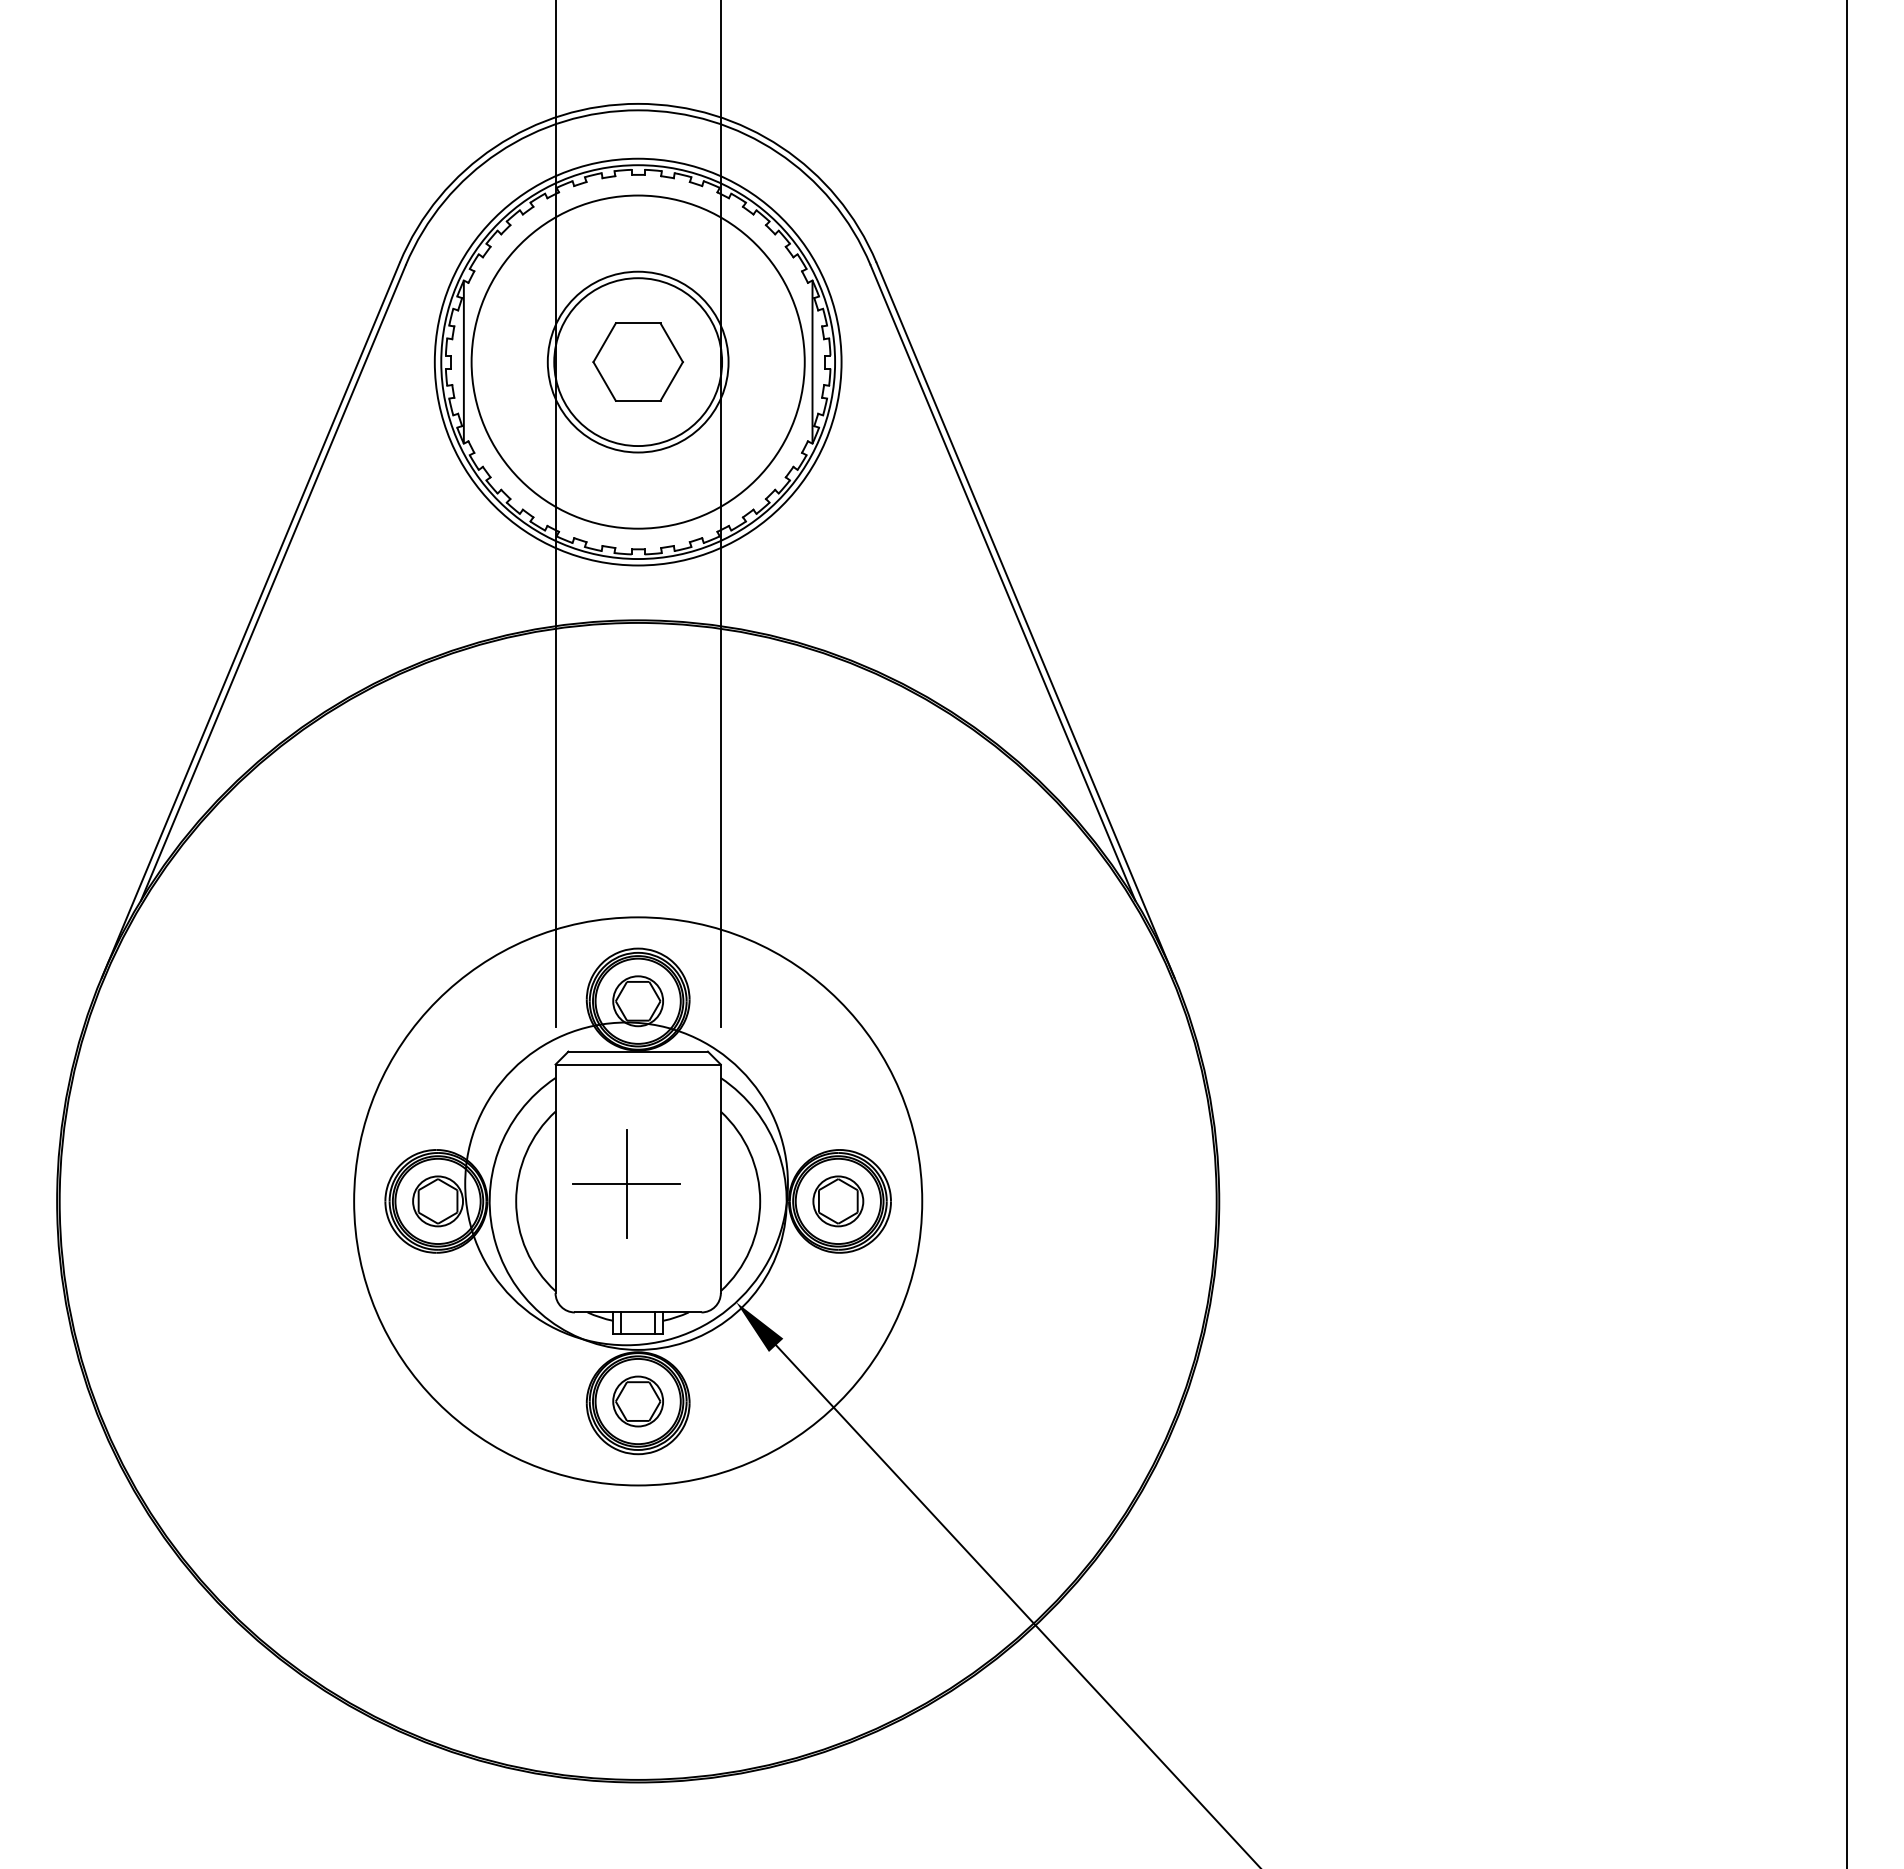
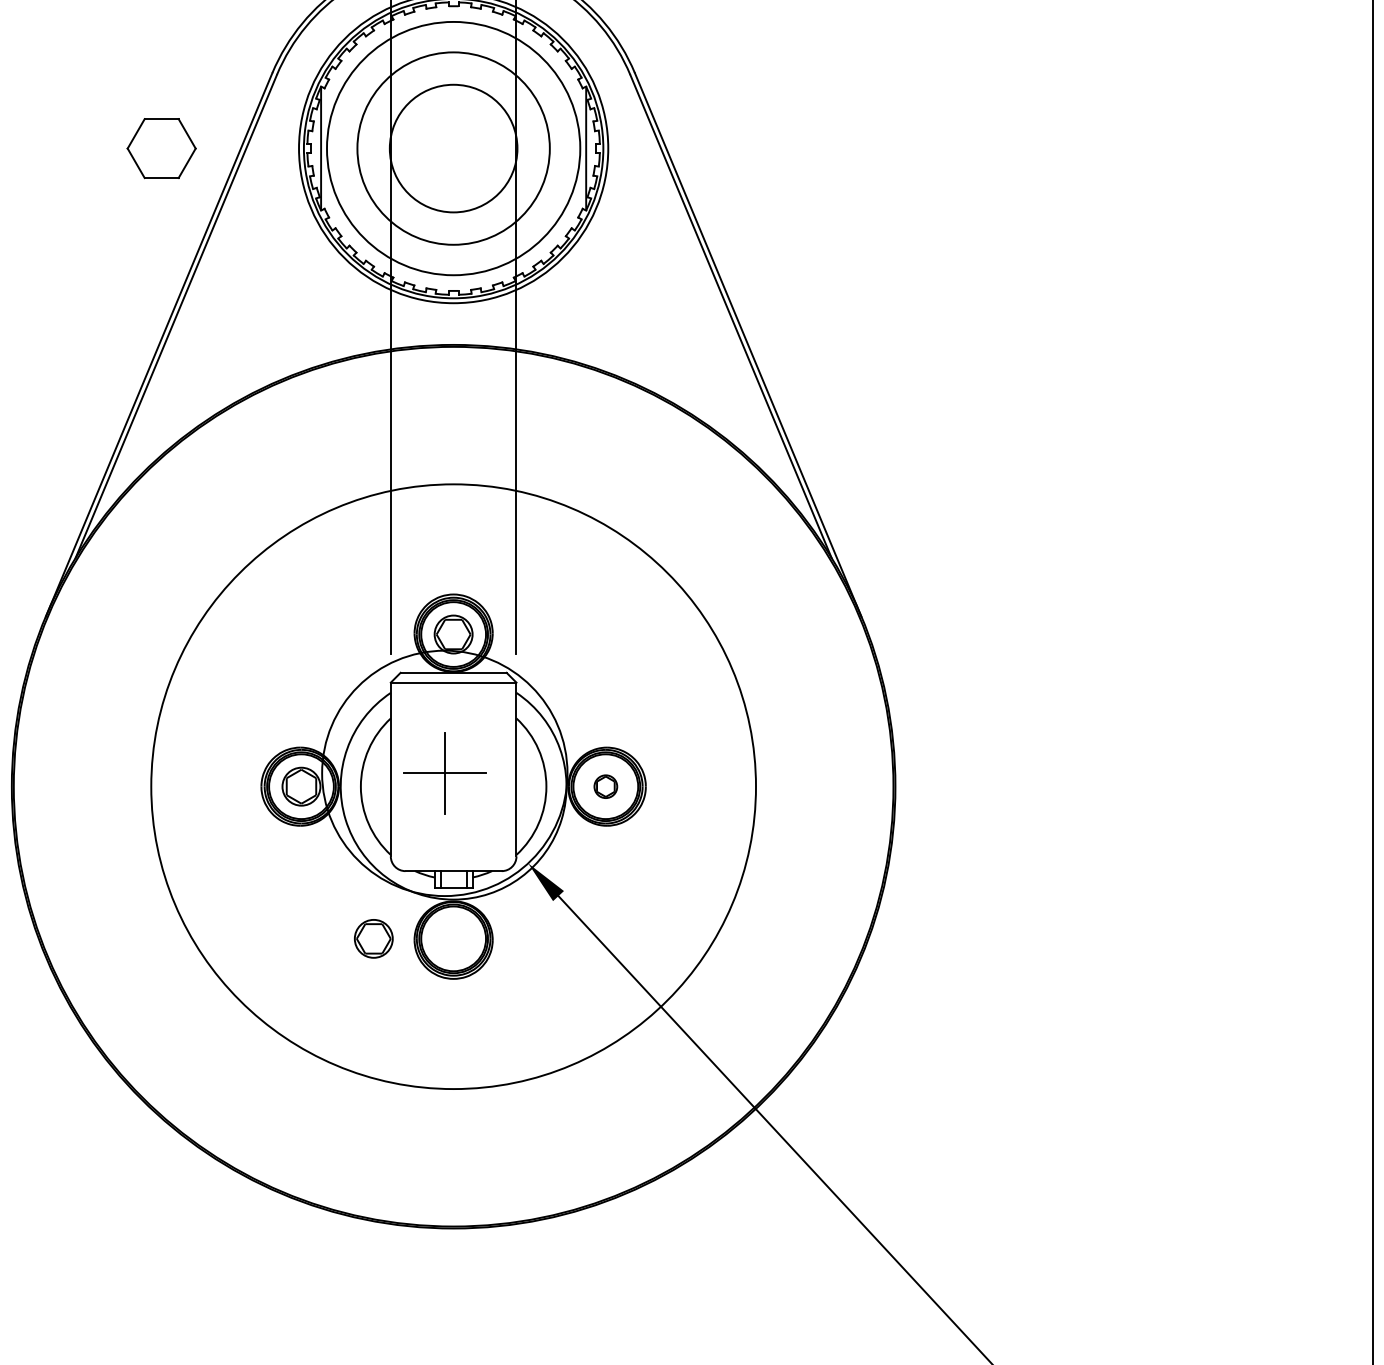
circle: (637, 361) -> (453, 148), size x1.4
part: (637, 361) -> (161, 148), moved
circle: (638, 1201) -> (453, 786), size x1.4
part: (838, 1201) -> (605, 786), size x0.6
part: (637, 1401) -> (373, 938), moved

